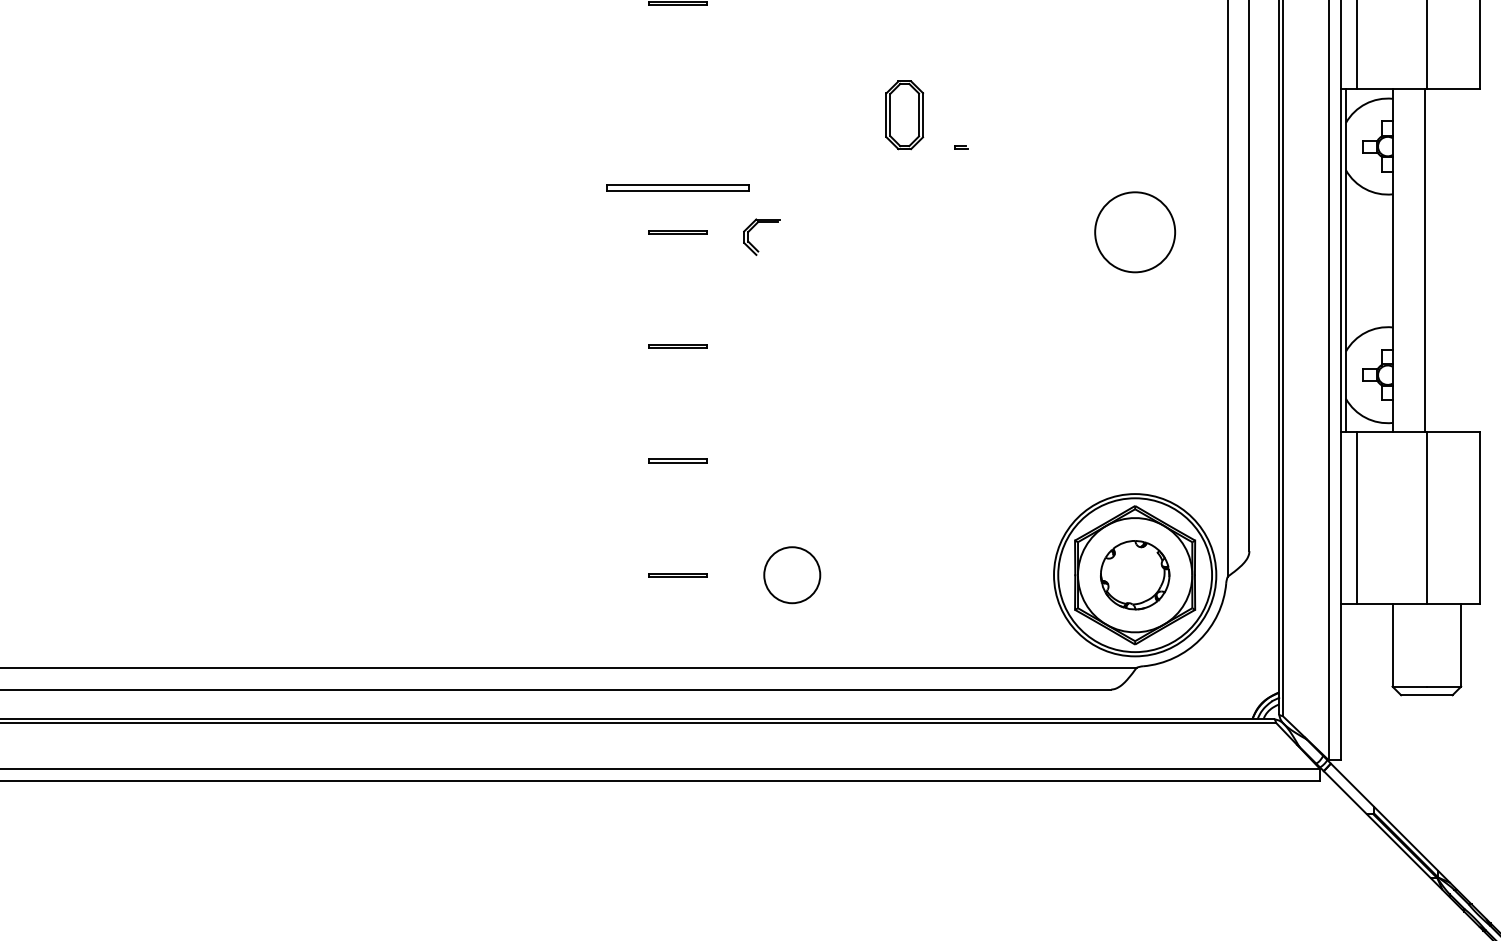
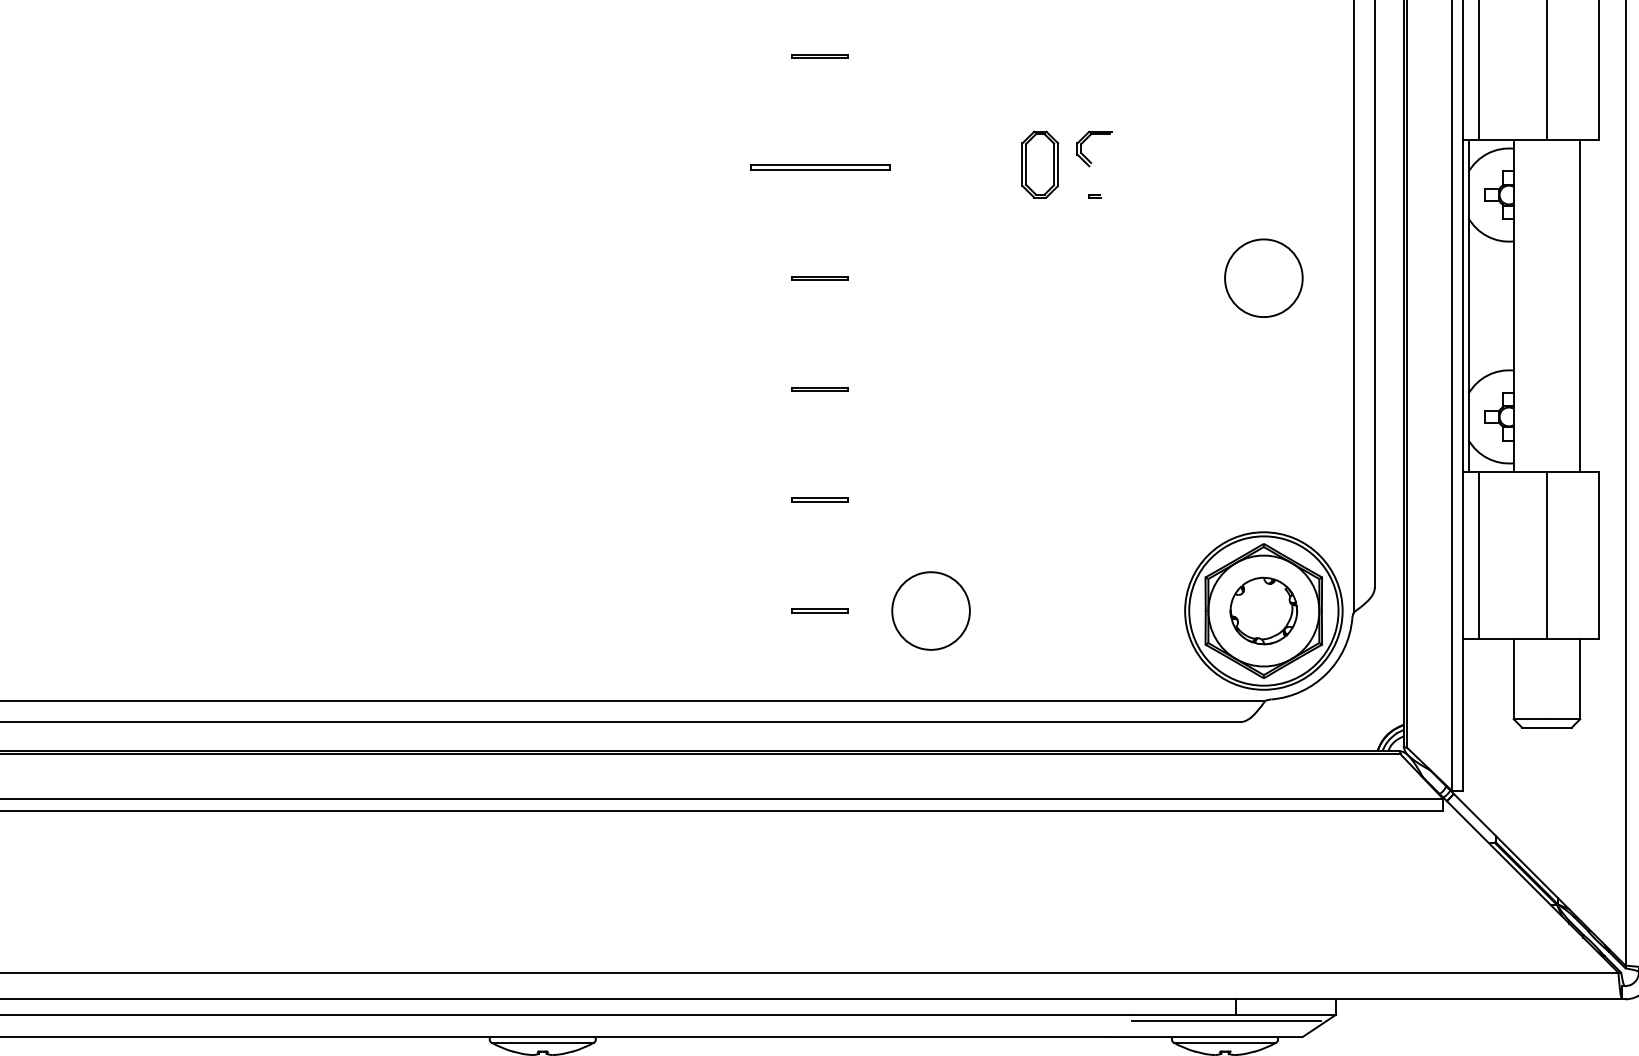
part: (678, 188) -> (820, 167), moved
part: (753, 228) -> (1086, 140), moved
line: (1425, 260) -> (1580, 305), moved
circle: (791, 574) -> (930, 610), size x1.43

